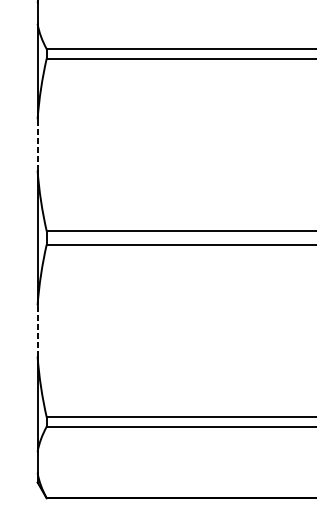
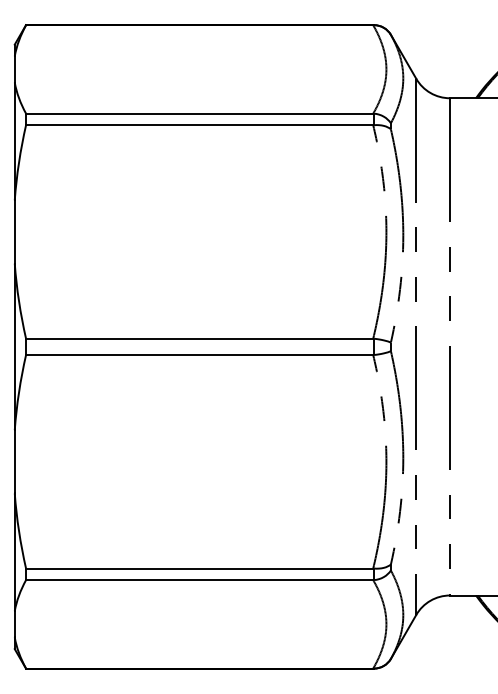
line: (37, 144) -> (14, 231), dashed -> solid
line: (37, 330) -> (14, 461), dashed -> solid

